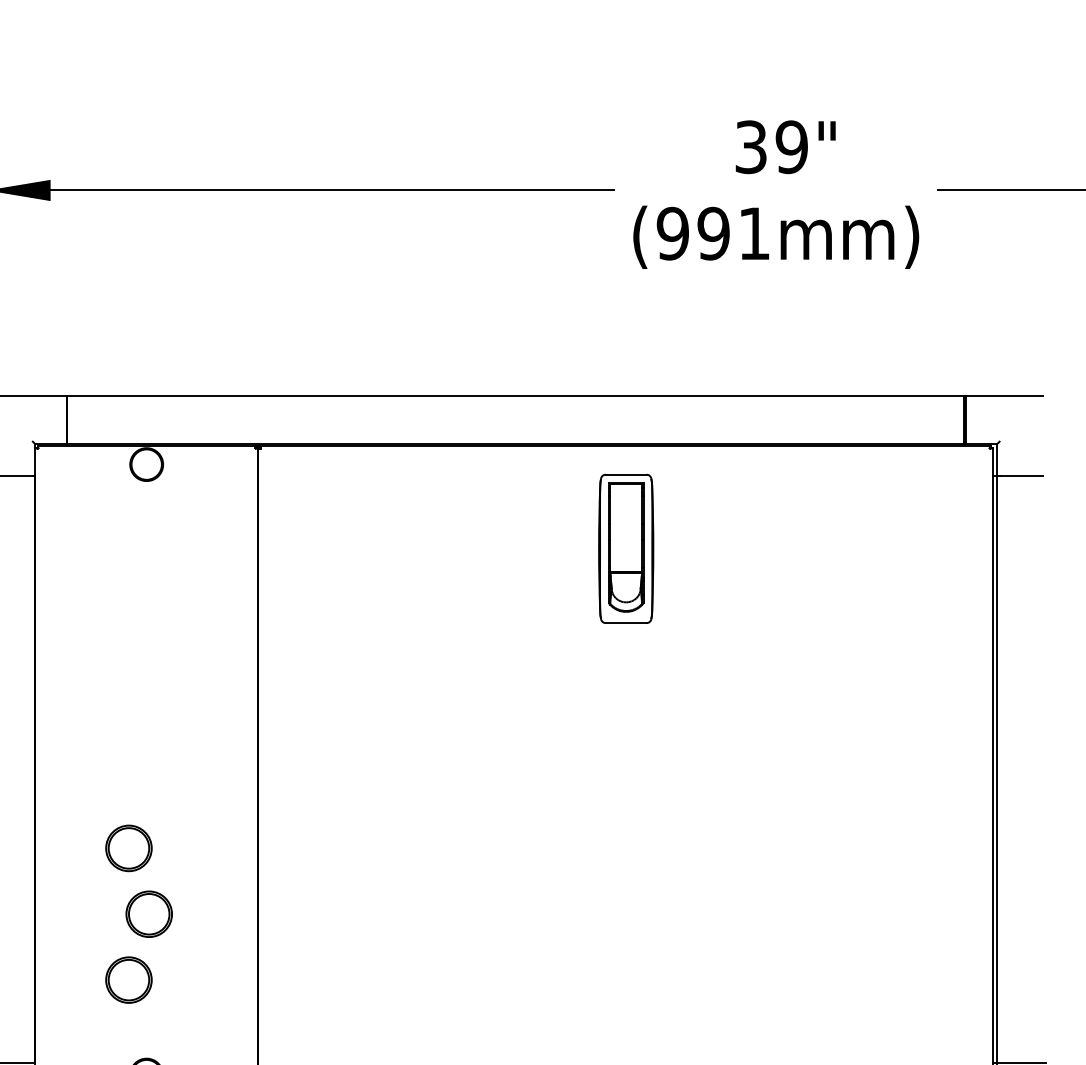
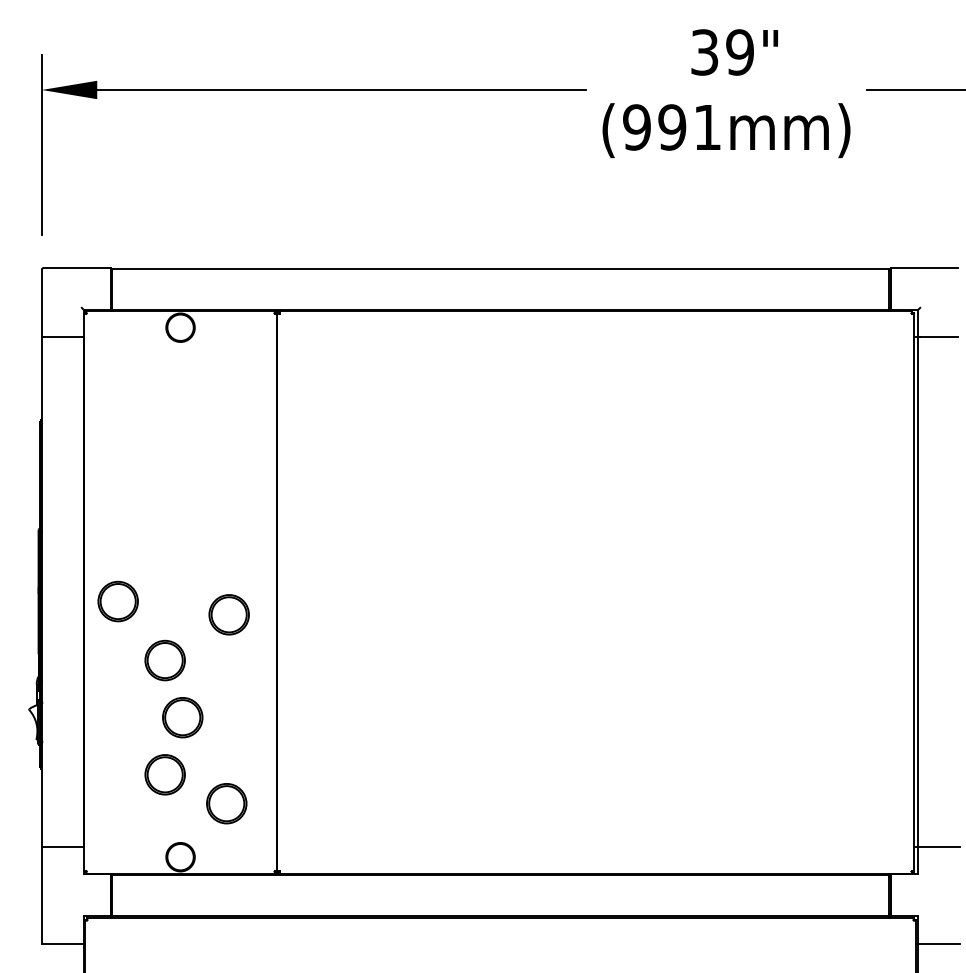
part: (626, 548) -> (596, 400), removed
part: (73, 780) -> (117, 601), added
part: (201, 795) -> (228, 614), added
part: (199, 1013) -> (226, 803), added

